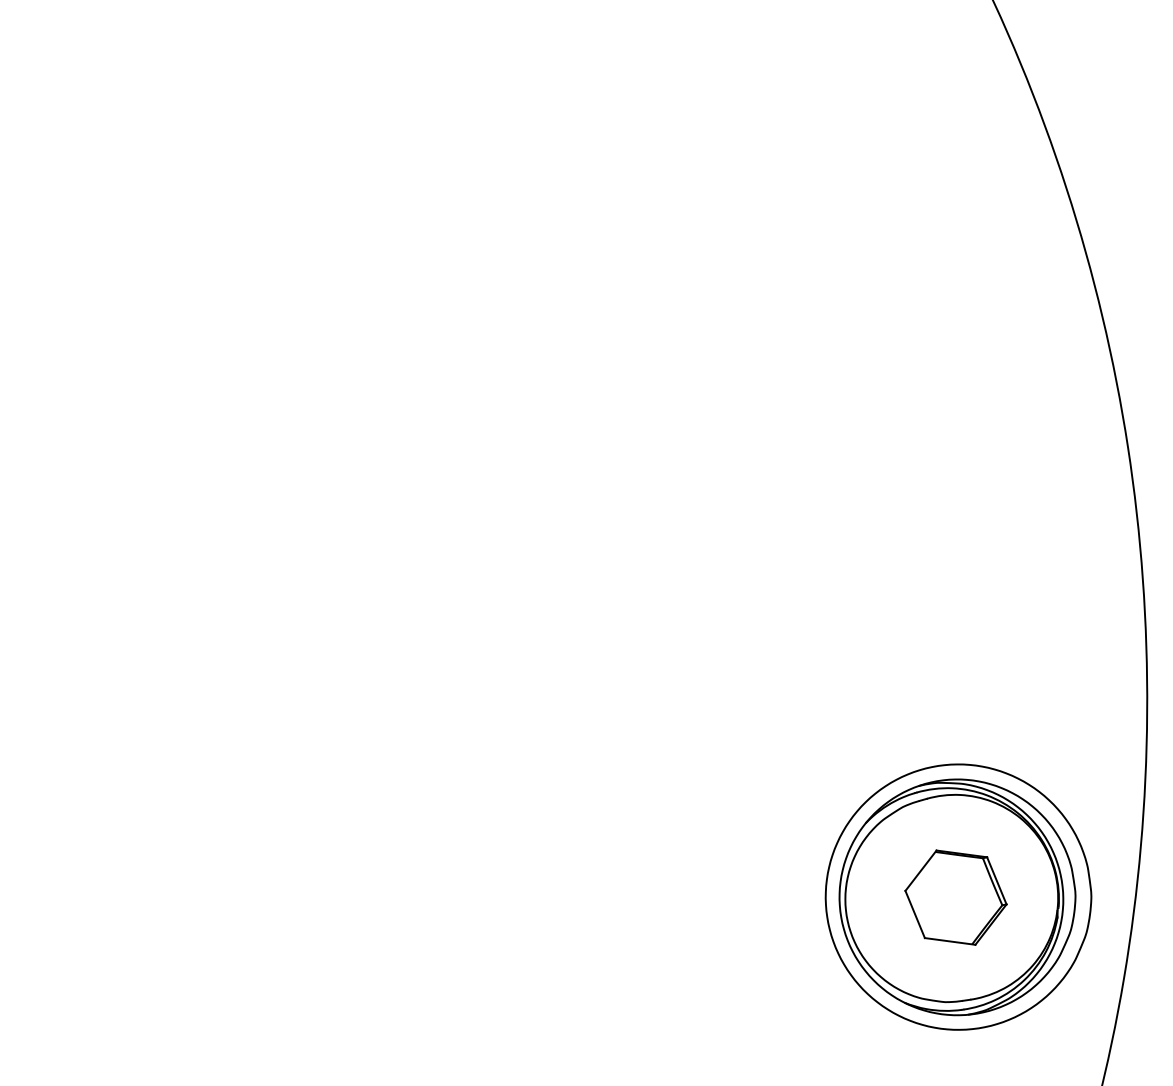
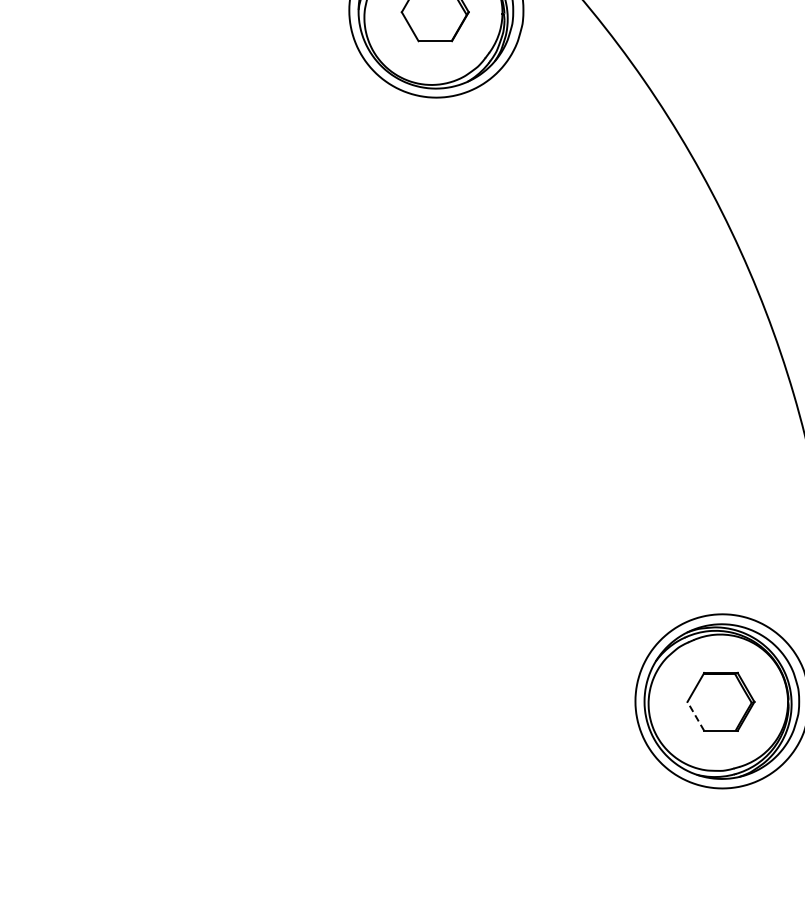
line: (914, 914) -> (695, 716), solid -> dashed

